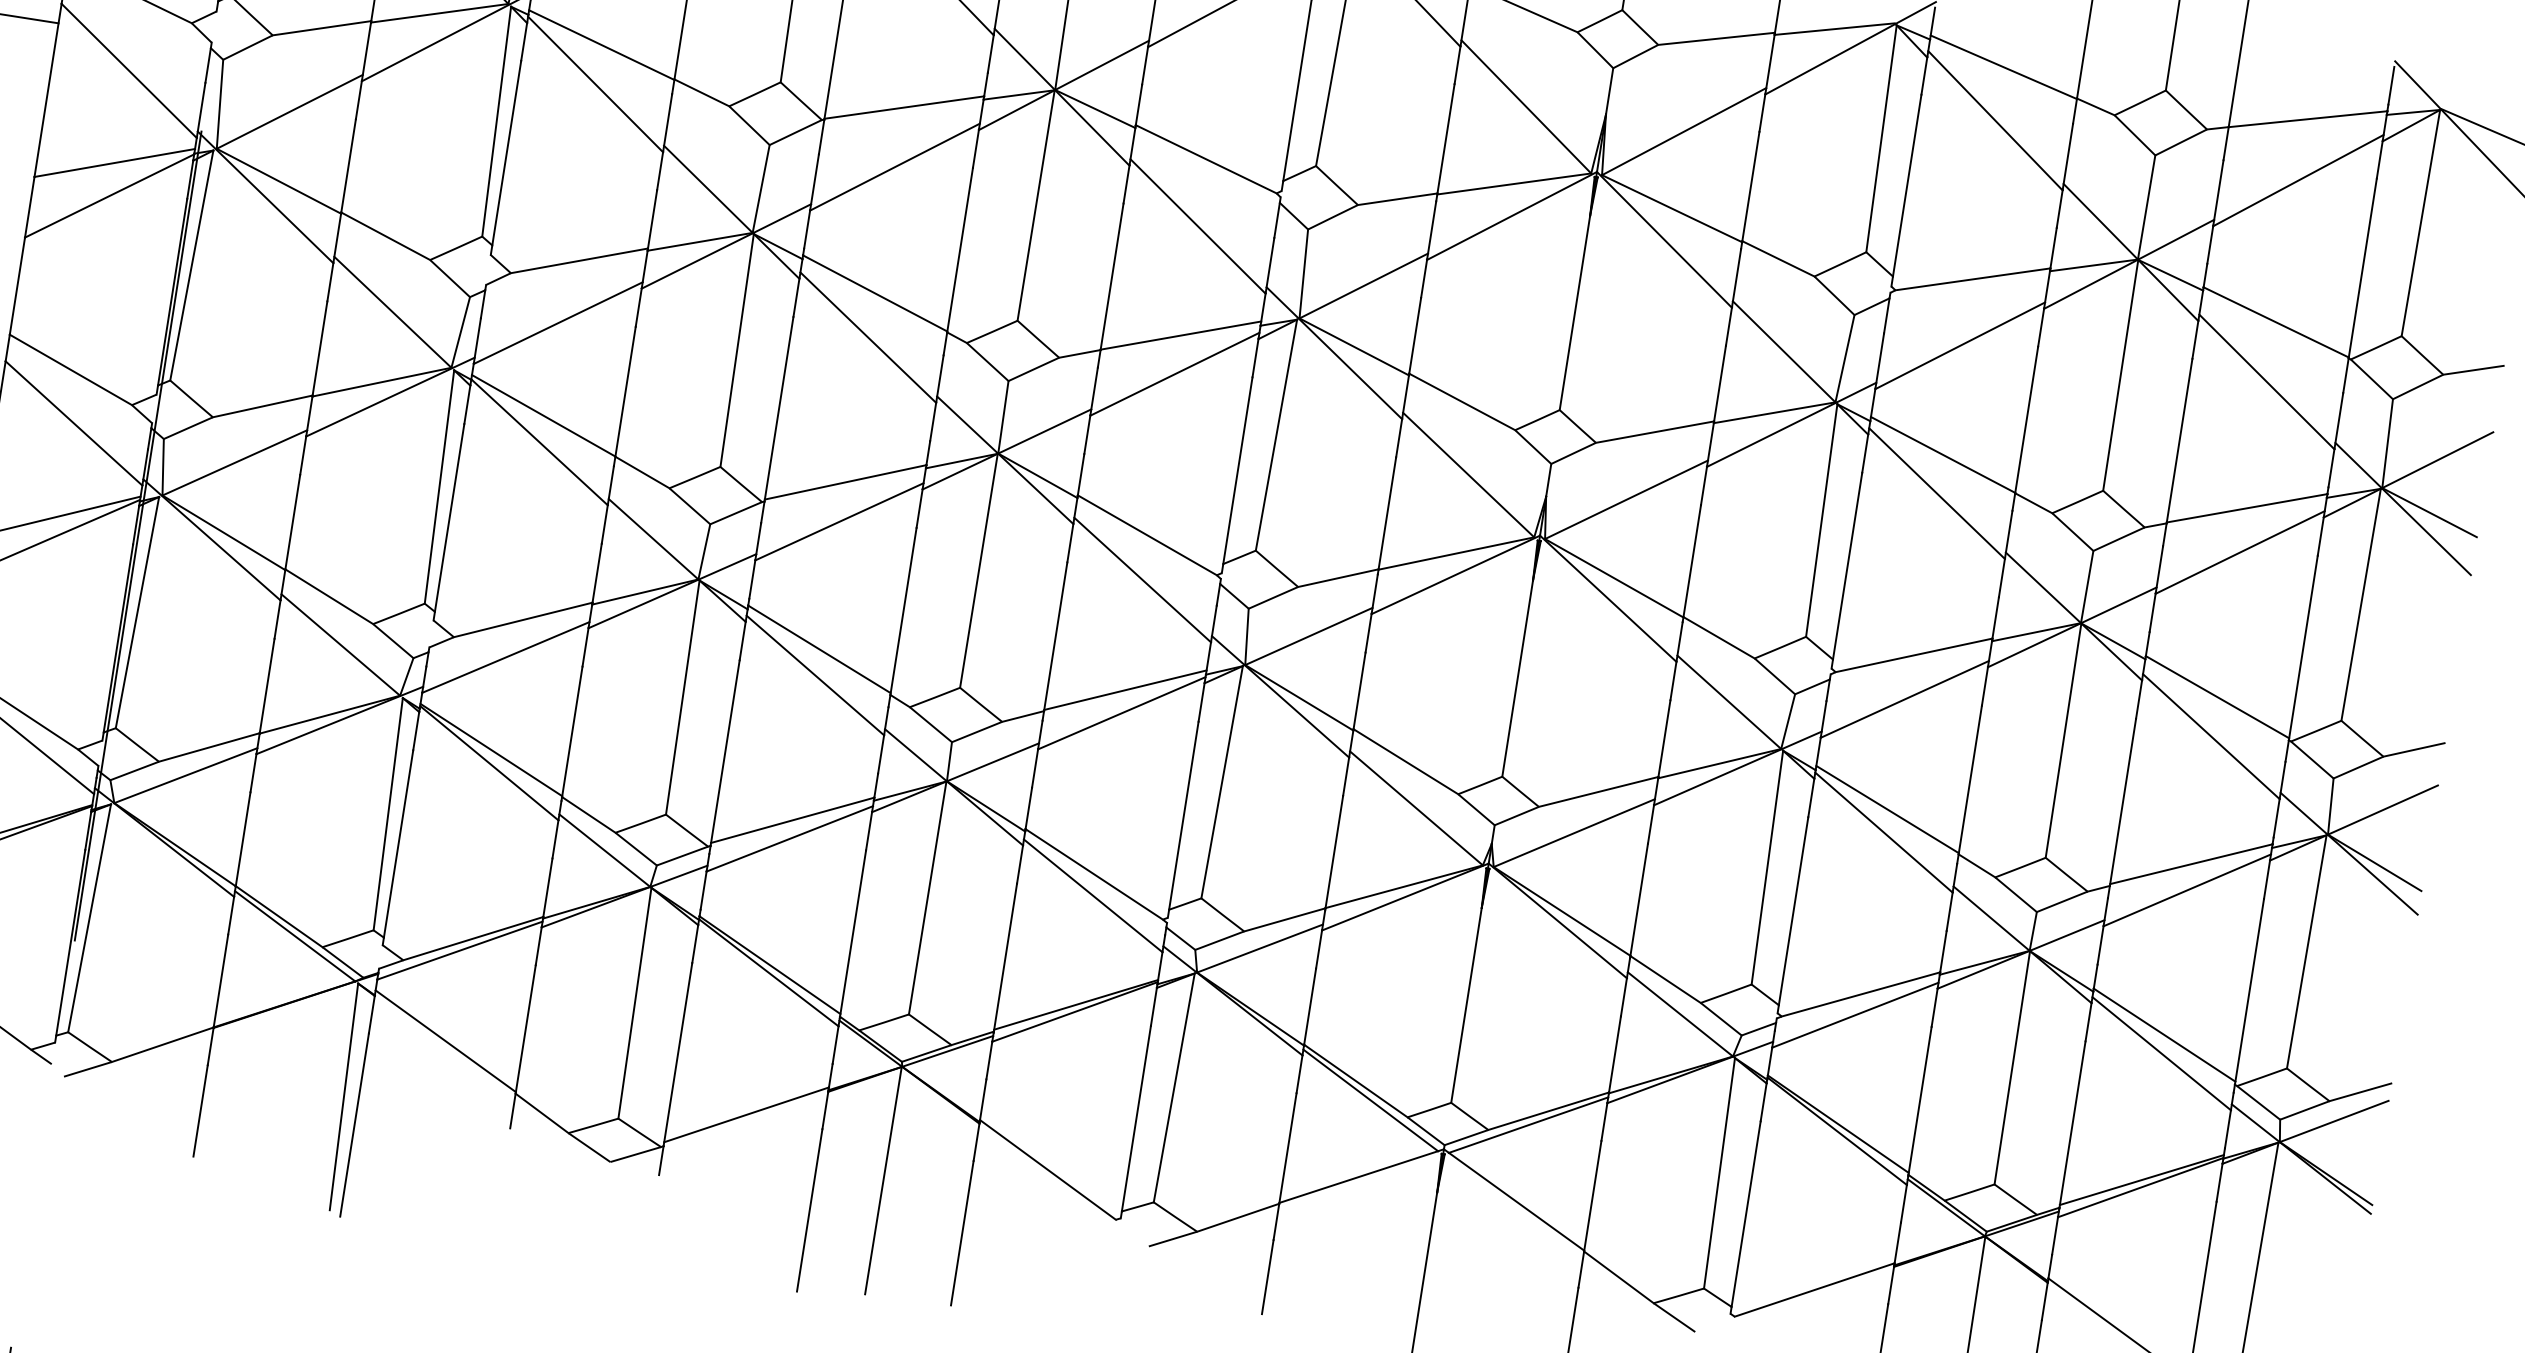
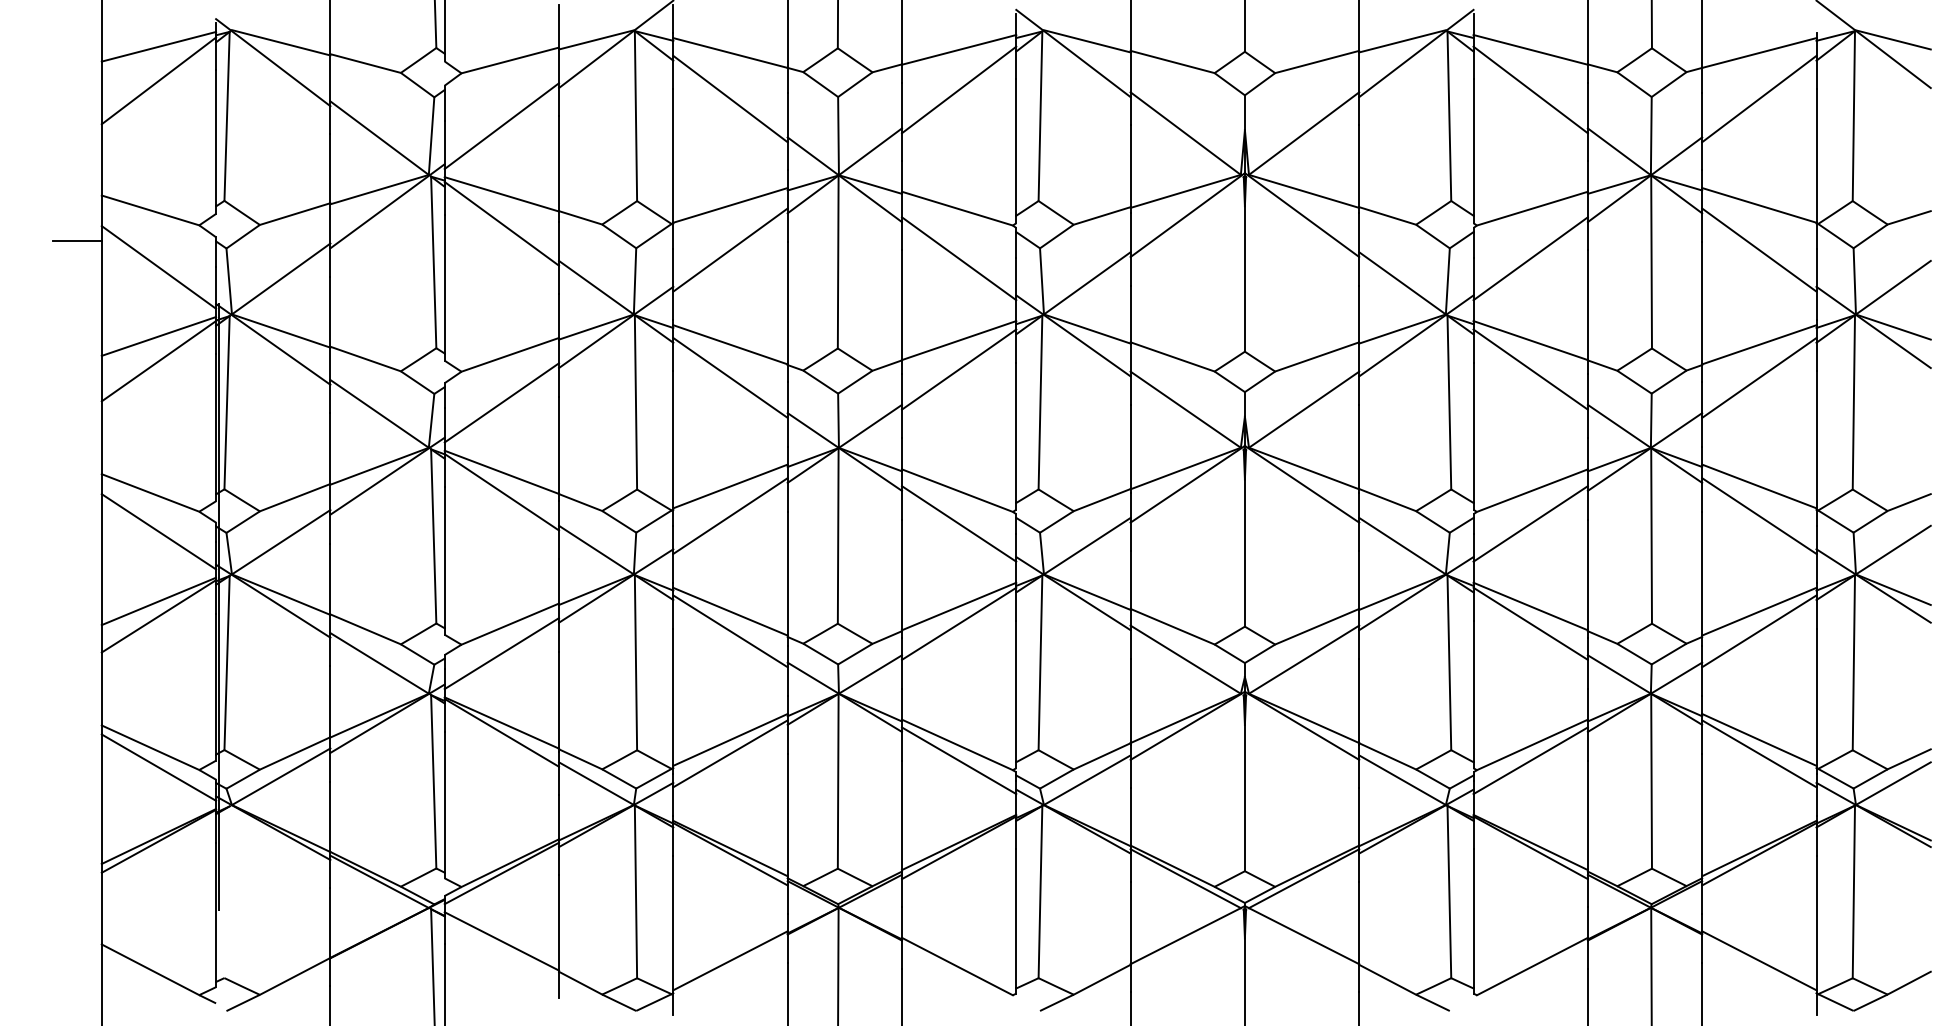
line: (2391, 85) -> (1816, 18), removed
line: (88, 918) -> (226, 892), removed

